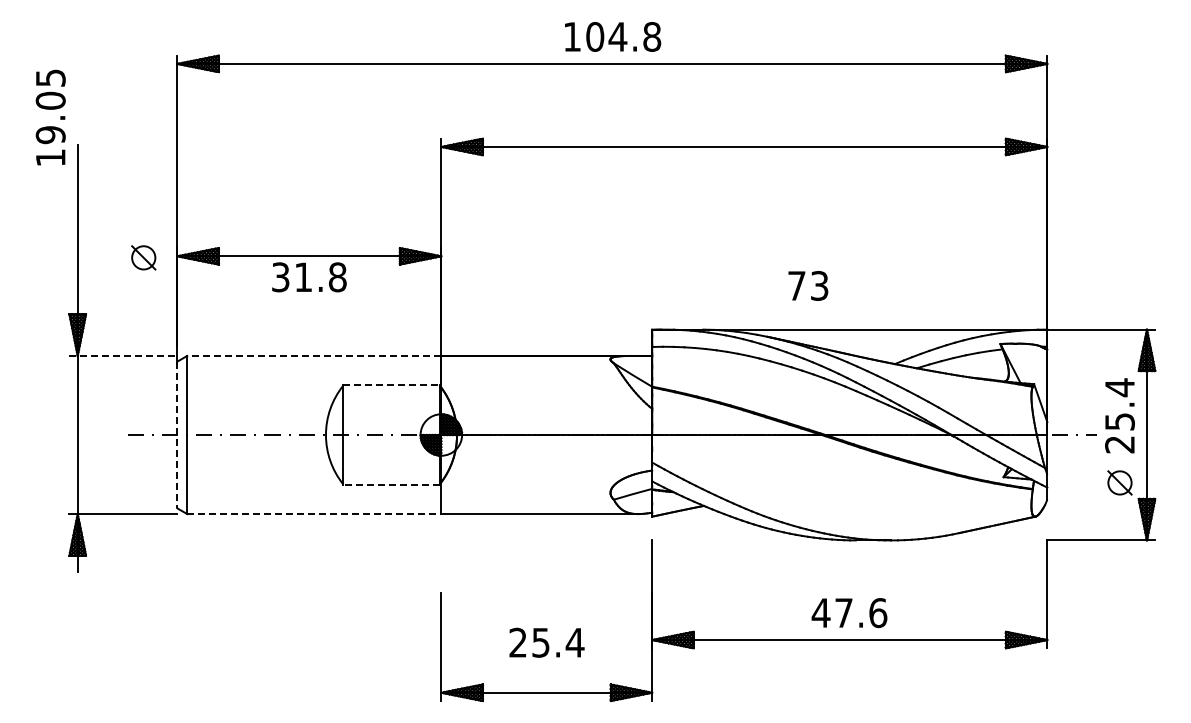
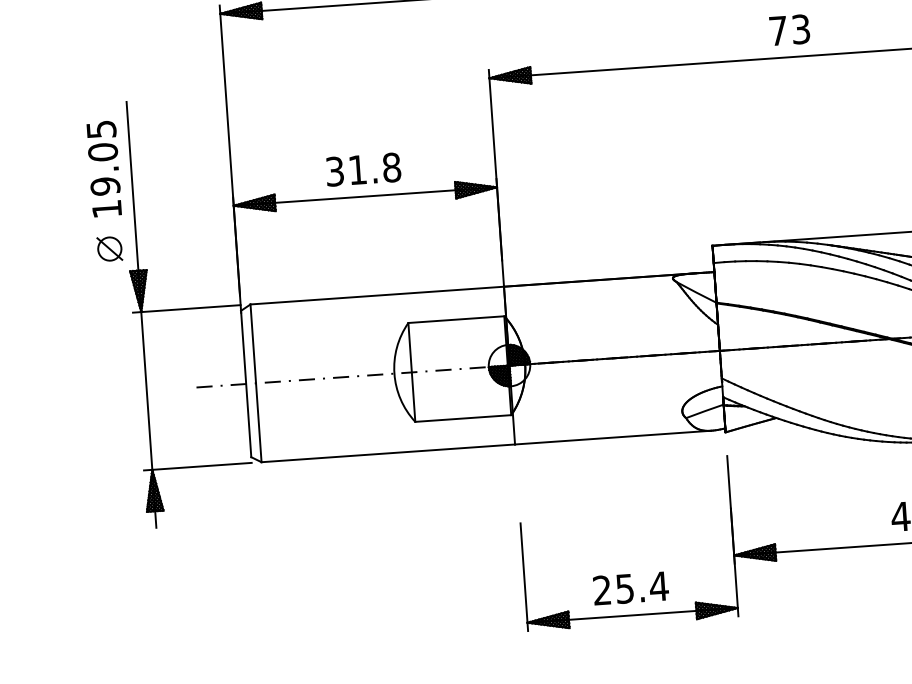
text: (50, 117) -> (103, 168), moved
part: (143, 257) -> (109, 248), moved
text: (309, 277) -> (363, 169), moved
text: (808, 285) -> (789, 29), moved
line: (123, 355) -> (186, 308), dashed -> solid
line: (313, 355) -> (376, 295), dashed -> solid
line: (392, 385) -> (457, 319), dashed -> solid
line: (177, 435) -> (246, 384), dashed -> solid
line: (391, 484) -> (463, 418), dashed -> solid
line: (314, 514) -> (388, 453), dashed -> solid
text: (546, 642) -> (630, 588), moved

